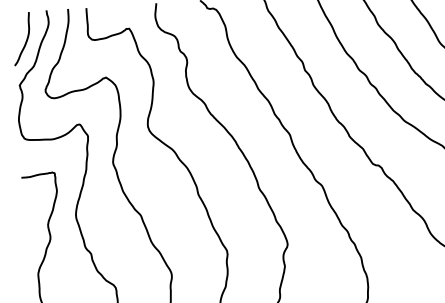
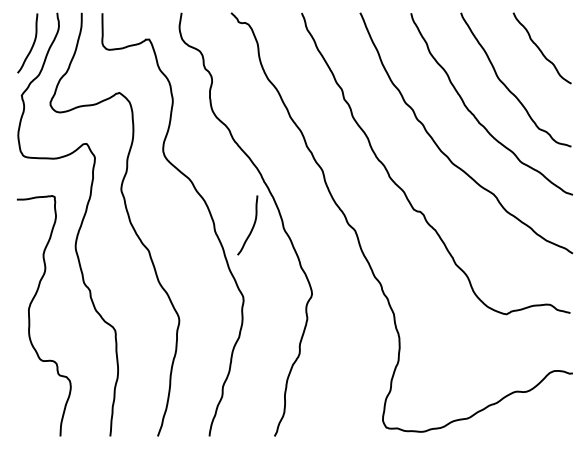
curve: (230, 189) -> (251, 228), added

